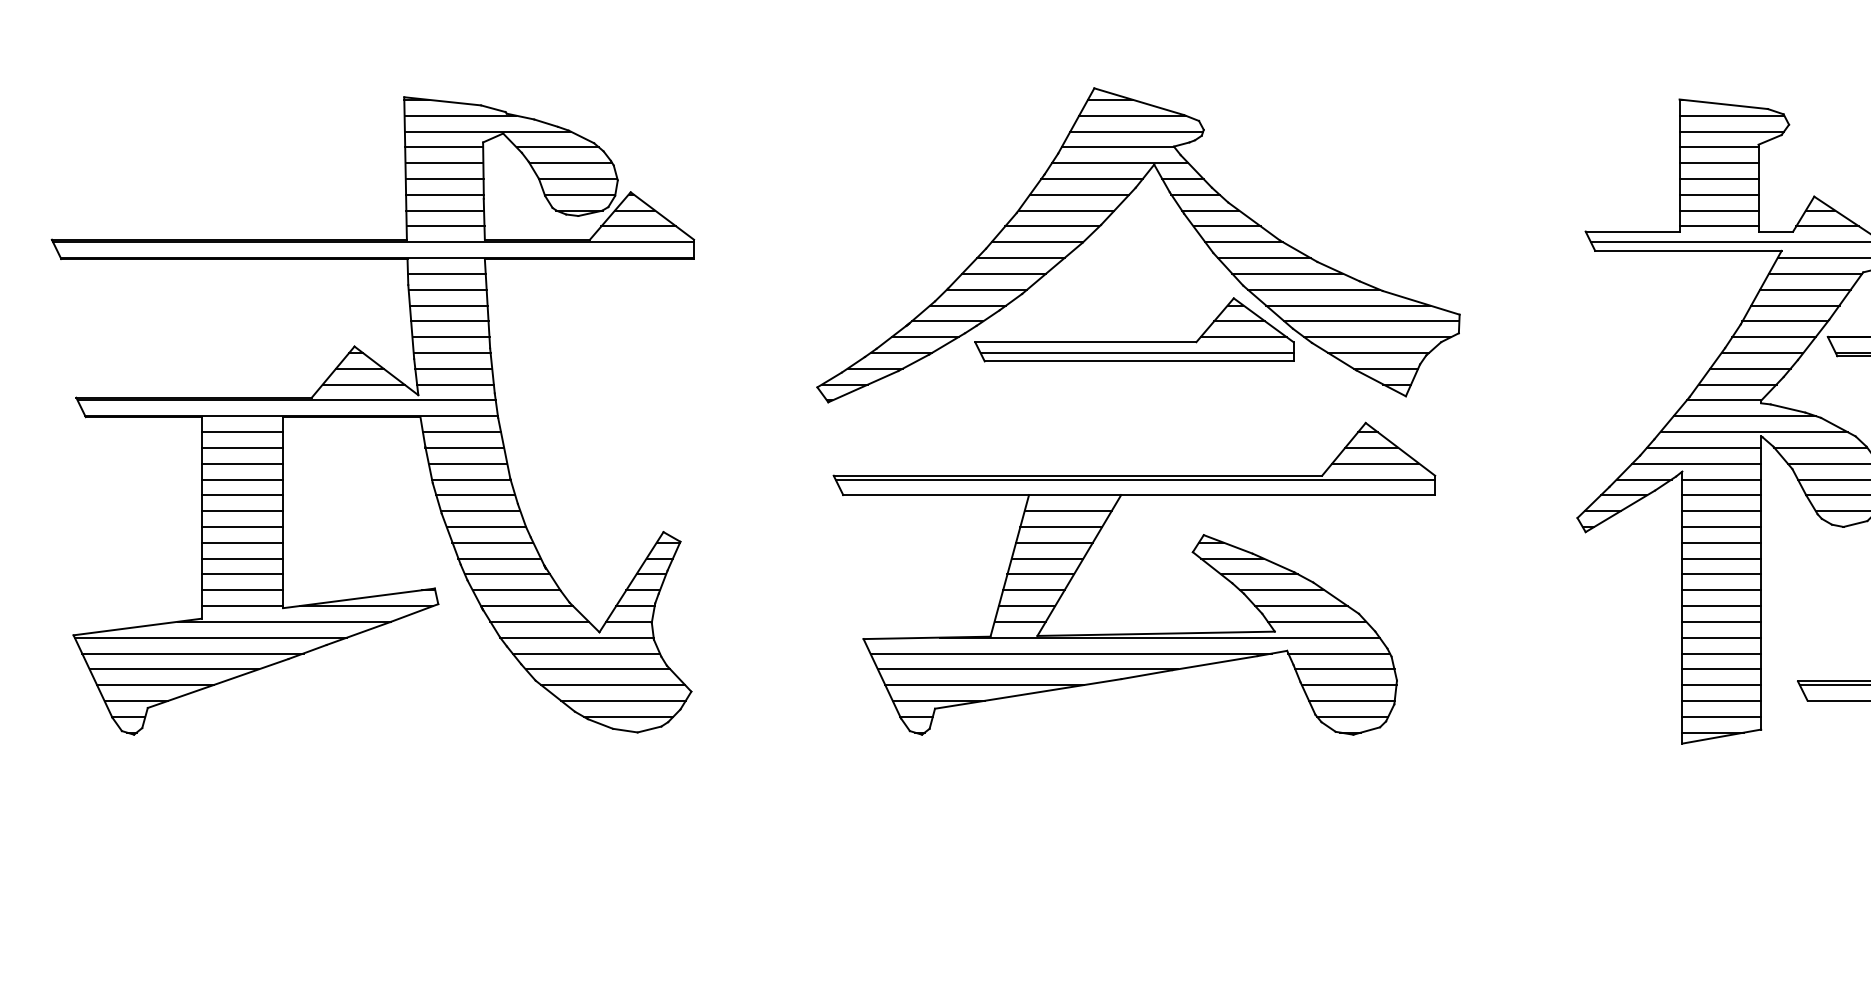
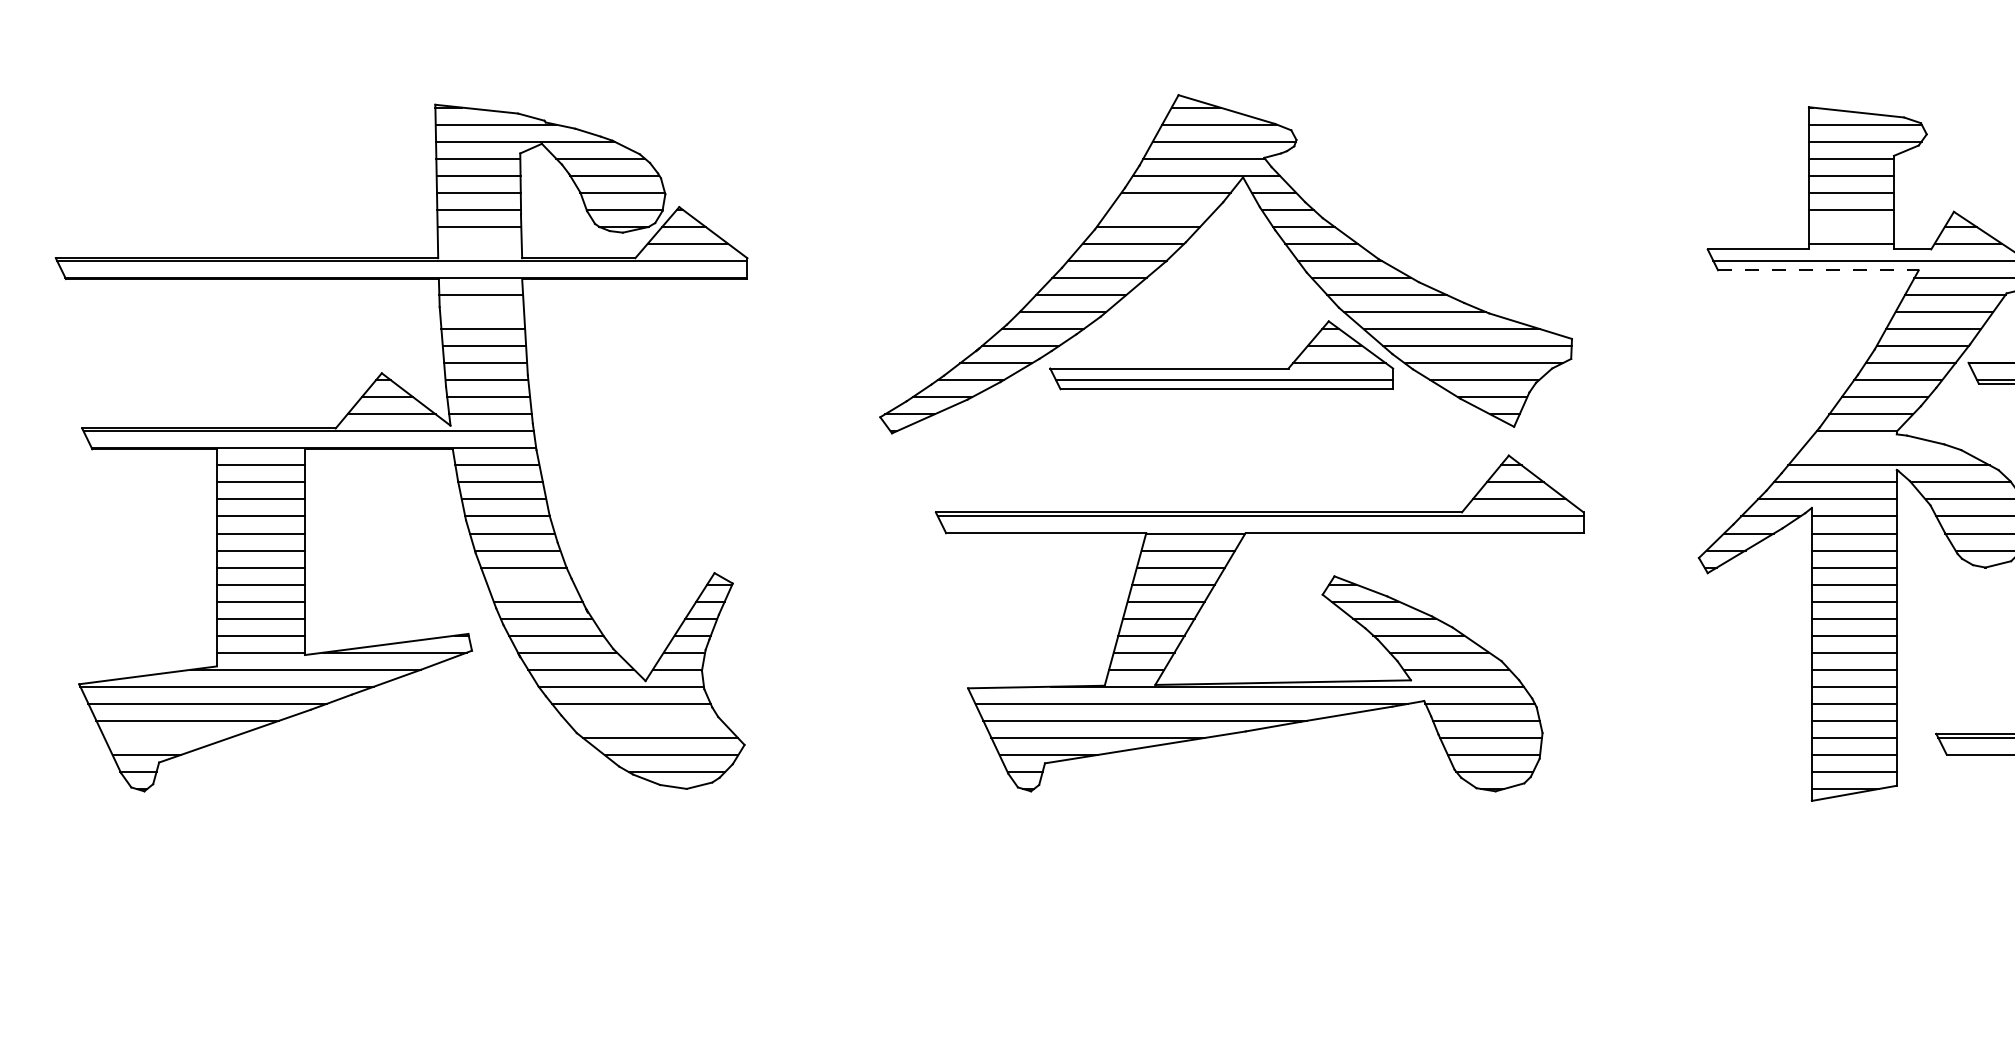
line: (1079, 194) -> (1162, 209), removed
line: (1718, 210) -> (1850, 226), removed
line: (445, 226) -> (479, 243), removed
line: (1688, 251) -> (1818, 270), solid -> dashed
line: (448, 290) -> (482, 312), removed
line: (1744, 416) -> (1878, 448), removed
line: (492, 542) -> (530, 584), removed
part: (1088, 551) -> (1210, 594), moved
line: (597, 668) -> (643, 720), removed
line: (155, 684) -> (167, 737), removed

